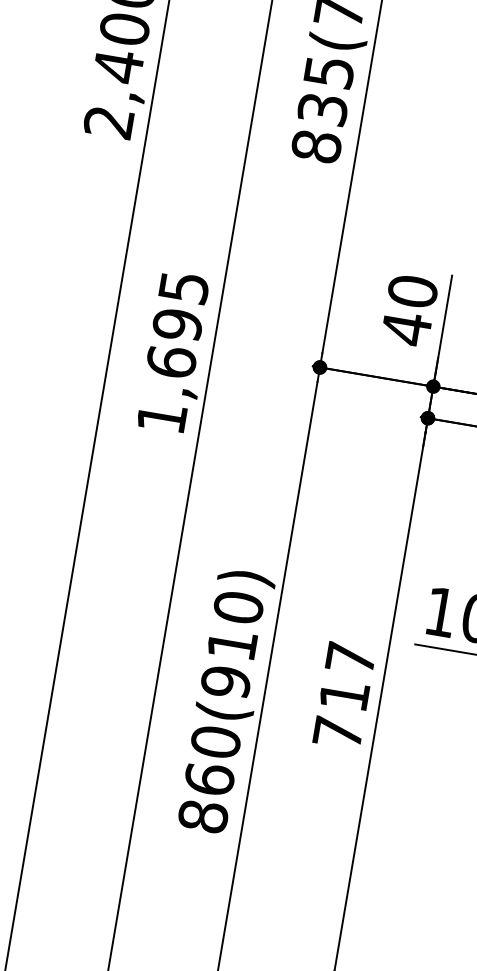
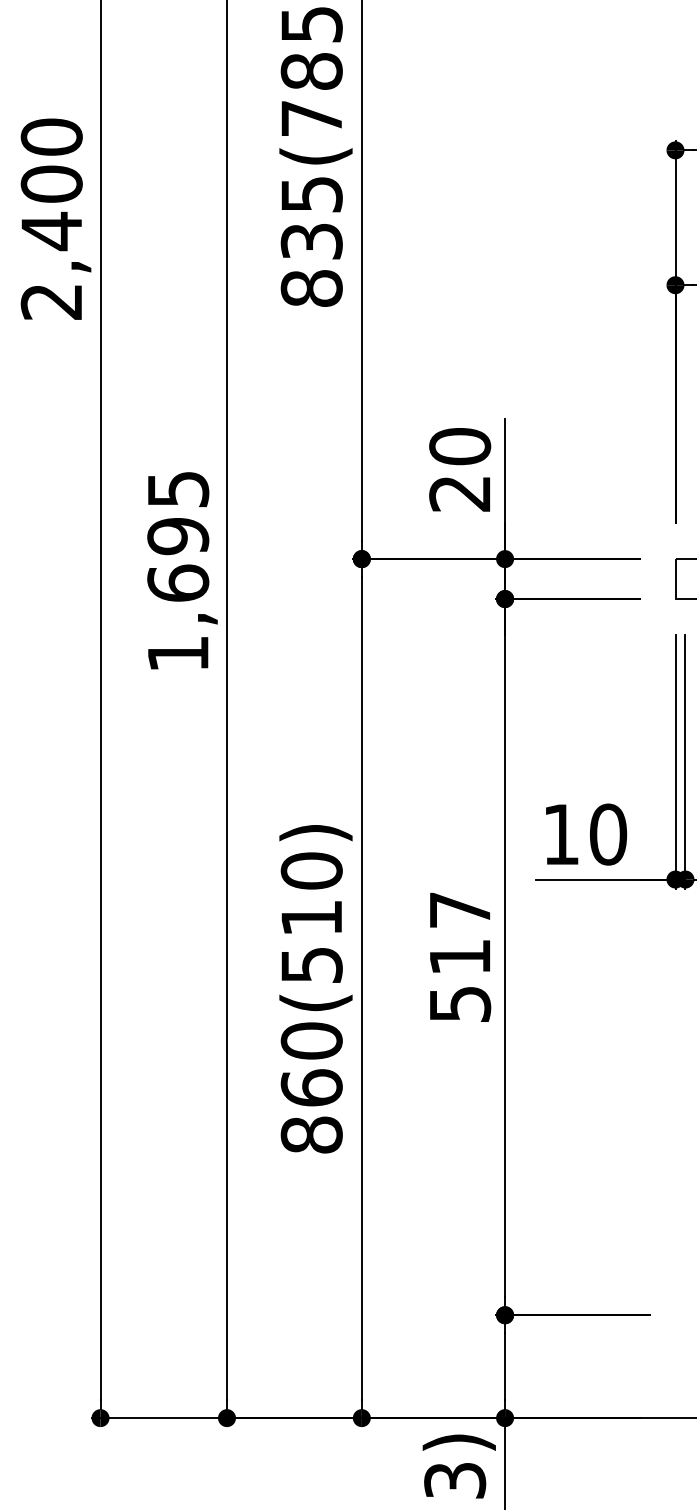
text: (406, 328) -> (459, 493), 40 -> 20
text: (225, 681) -> (311, 964), 860(910) -> 860(510)
text: (338, 733) -> (460, 1004), 717 -> 517

